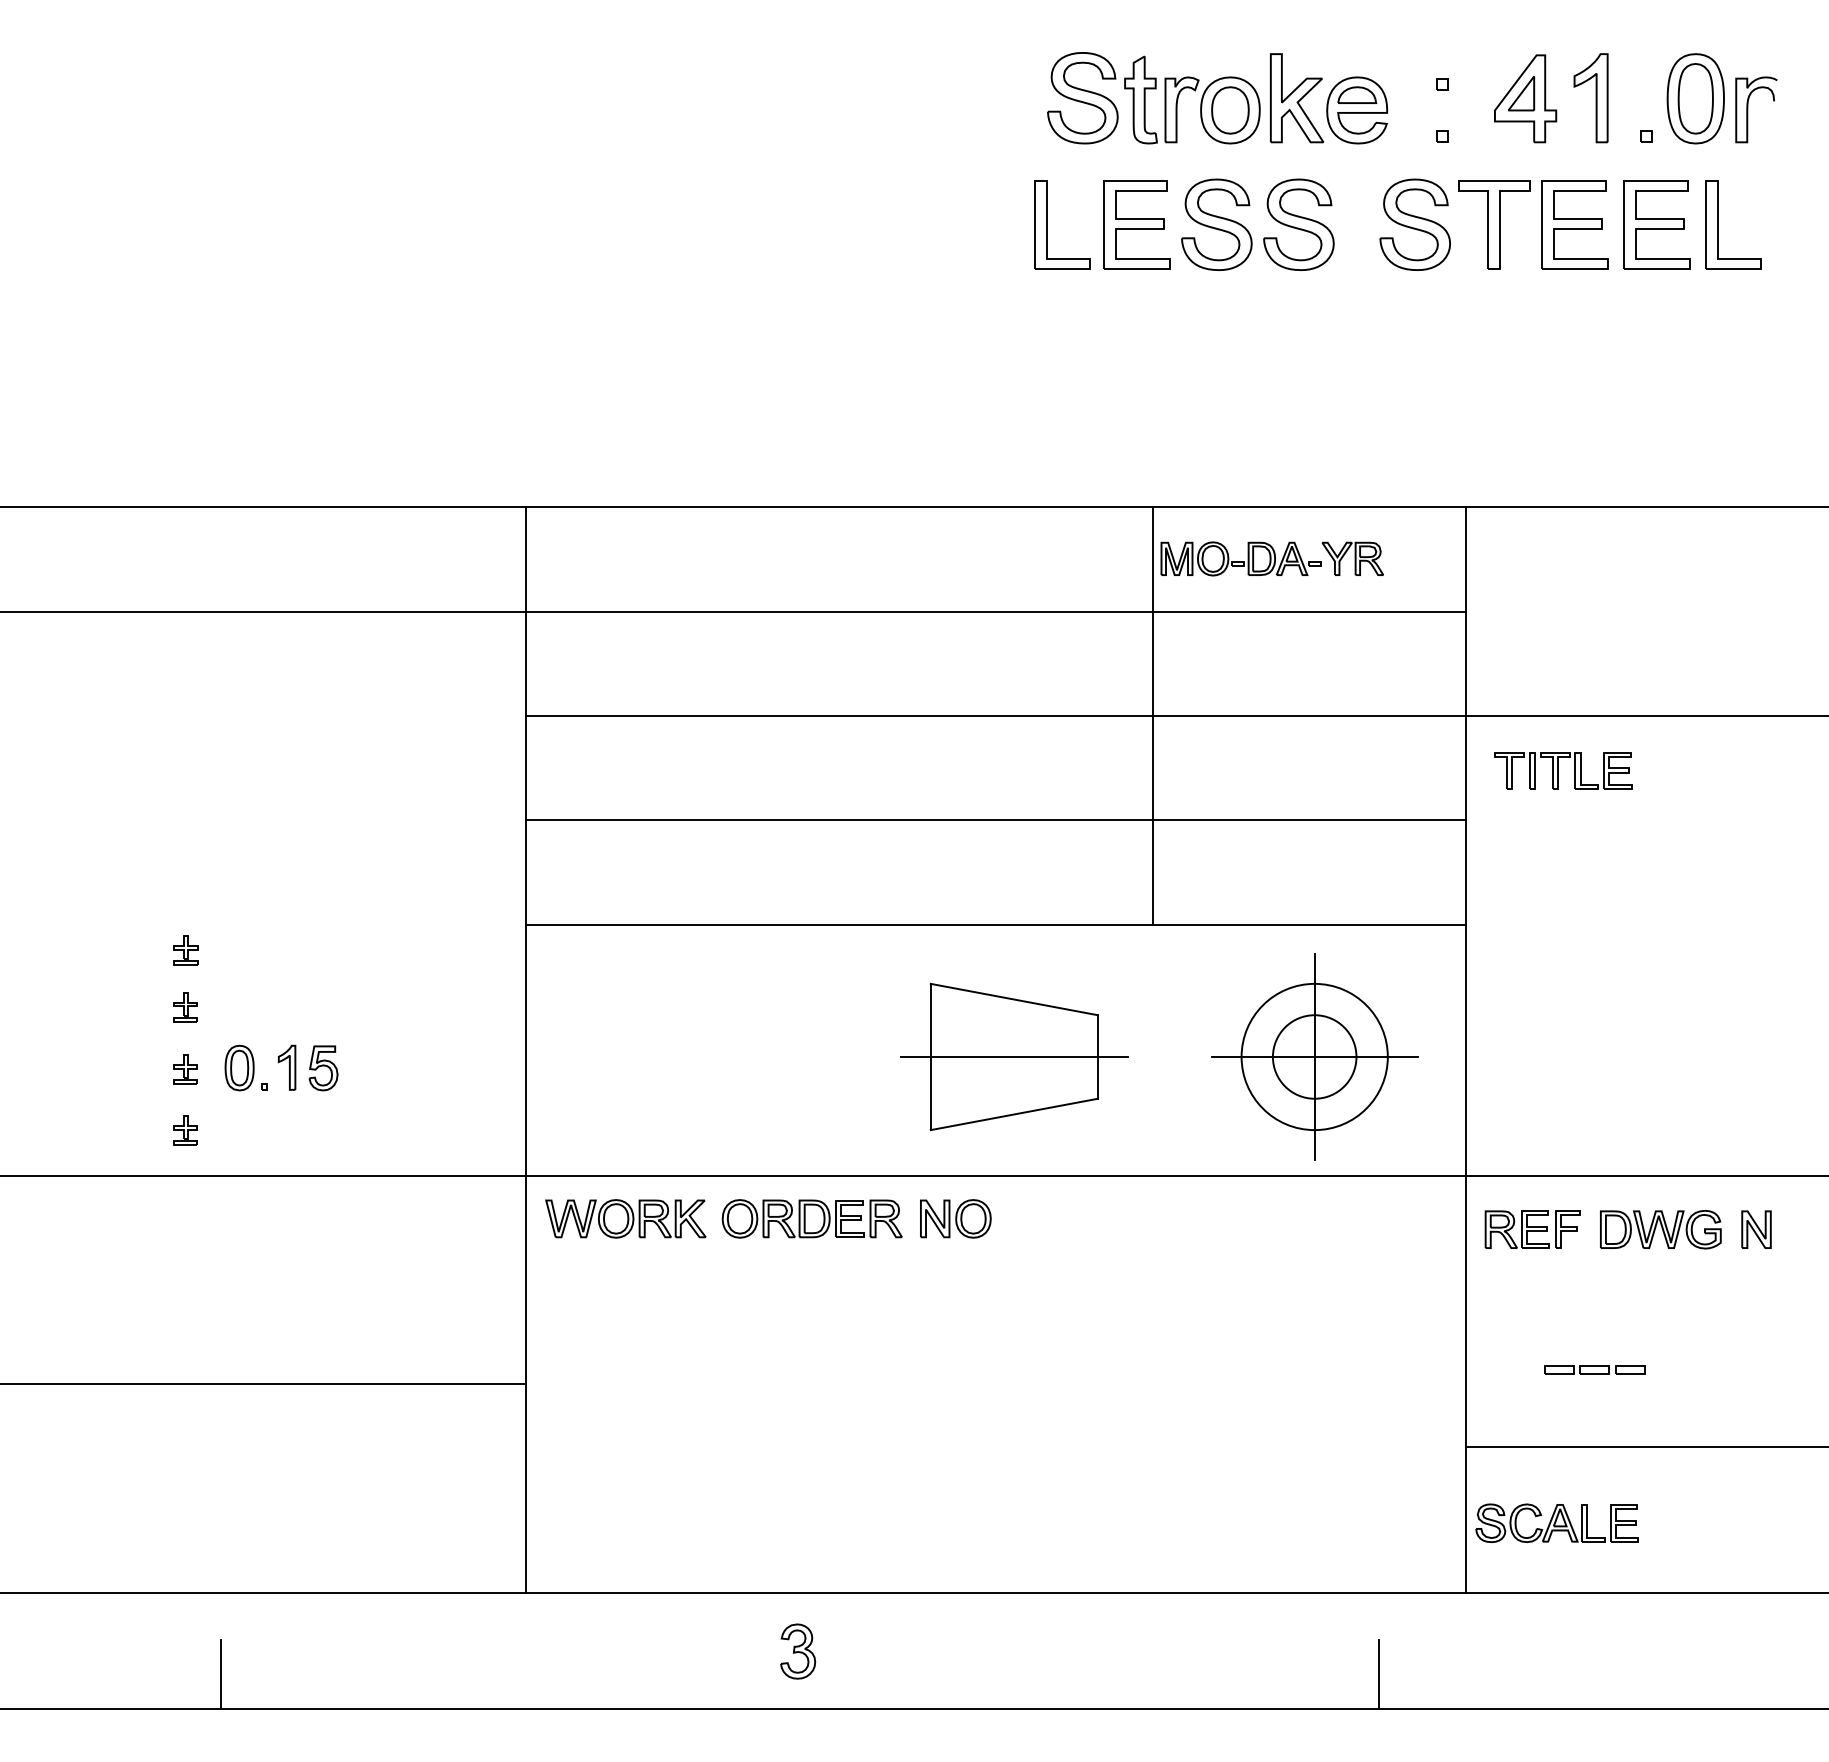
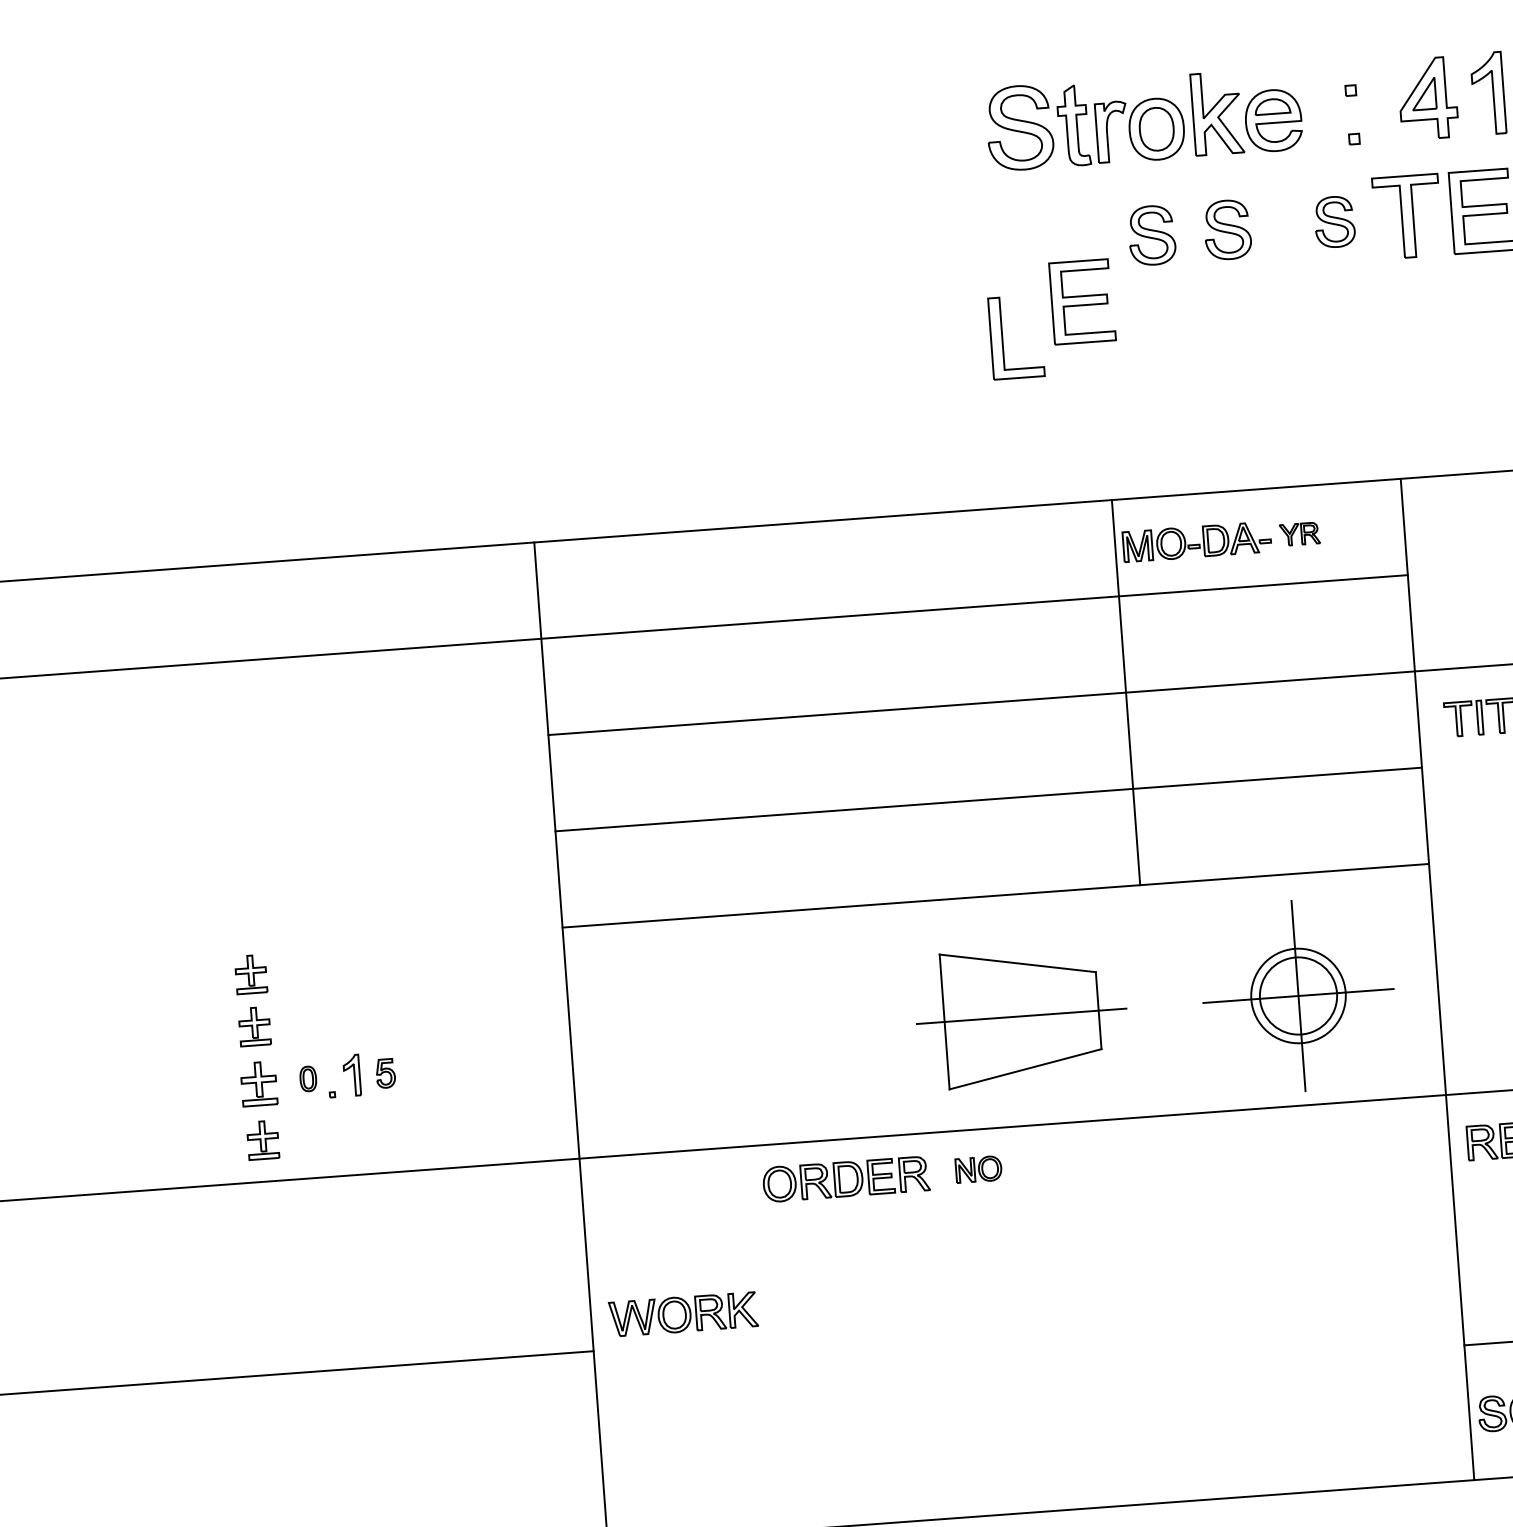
part: (1047, 224) -> (1002, 338), moved
part: (1136, 224) -> (1082, 301), moved
part: (1216, 224) -> (1151, 235), size x0.7
part: (1298, 224) -> (1227, 229), size x0.7
part: (1414, 224) -> (1334, 221), size x0.6
part: (1352, 558) -> (1299, 533), size x0.7
part: (185, 950) -> (250, 974), size x1.4
part: (185, 1007) -> (254, 1026), size x1.4
circle: (1314, 1056) -> (1298, 995), size x0.7
part: (239, 1067) -> (308, 1078), size x0.6
part: (323, 1068) -> (385, 1073), size x0.7
part: (185, 1069) -> (258, 1083), size x1.6
part: (185, 1130) -> (262, 1140), size x1.4
part: (625, 1218) -> (683, 1314), moved
part: (955, 1218) -> (978, 1169), size x0.7

